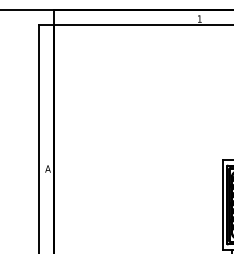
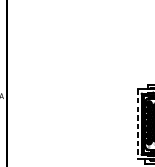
line: (222, 205) -> (137, 124), solid -> dashed

